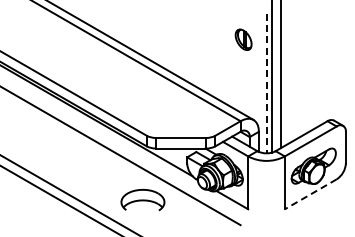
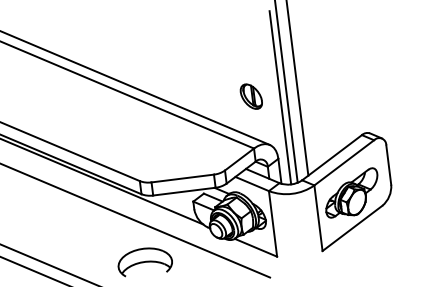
part: (243, 39) -> (251, 96), moved
line: (266, 83) -> (280, 97), dashed -> solid
line: (310, 194) -> (352, 228), dashed -> solid

